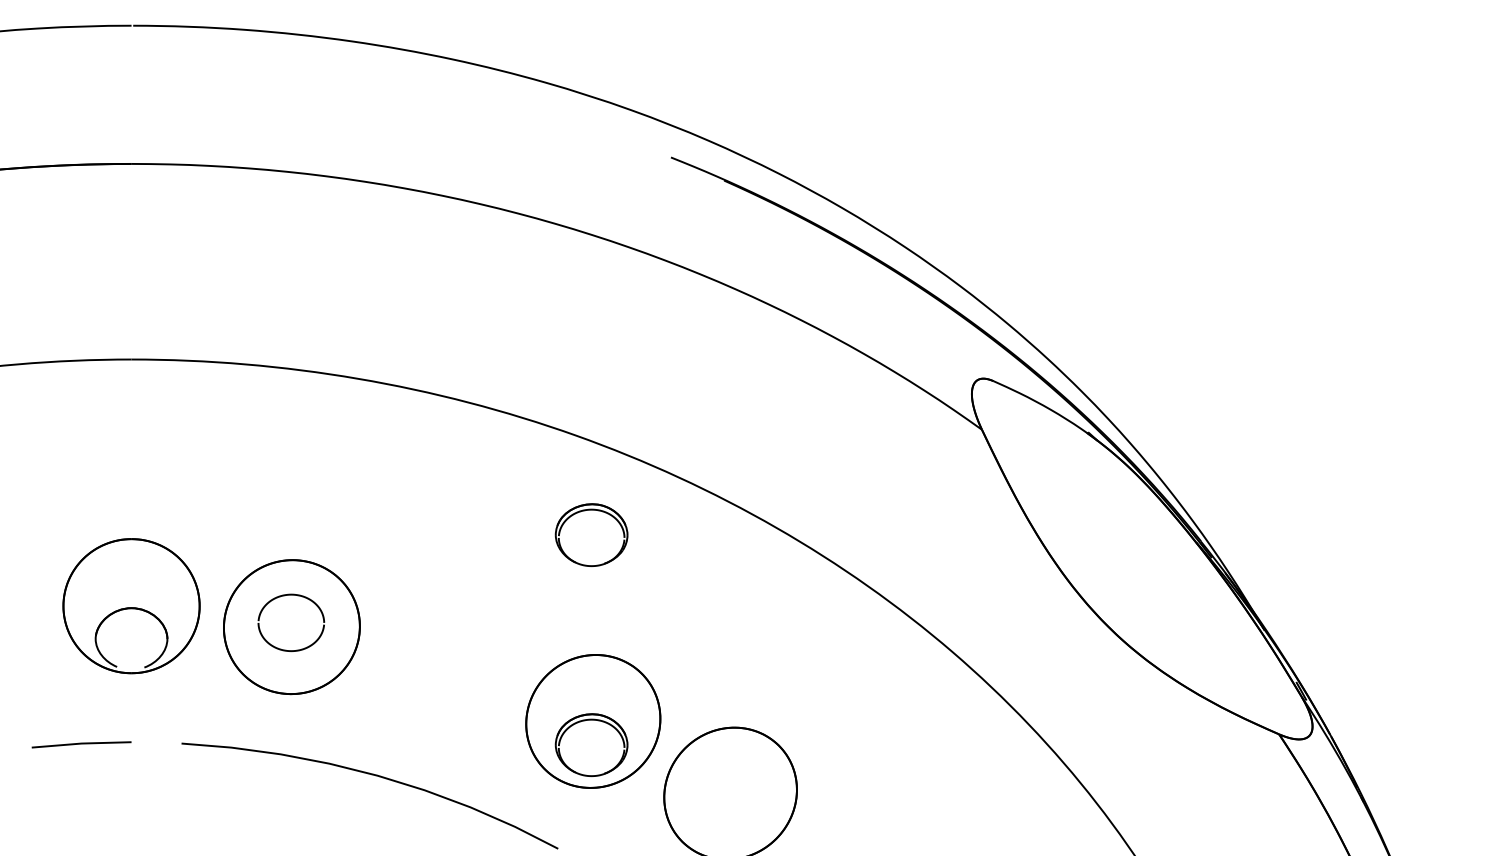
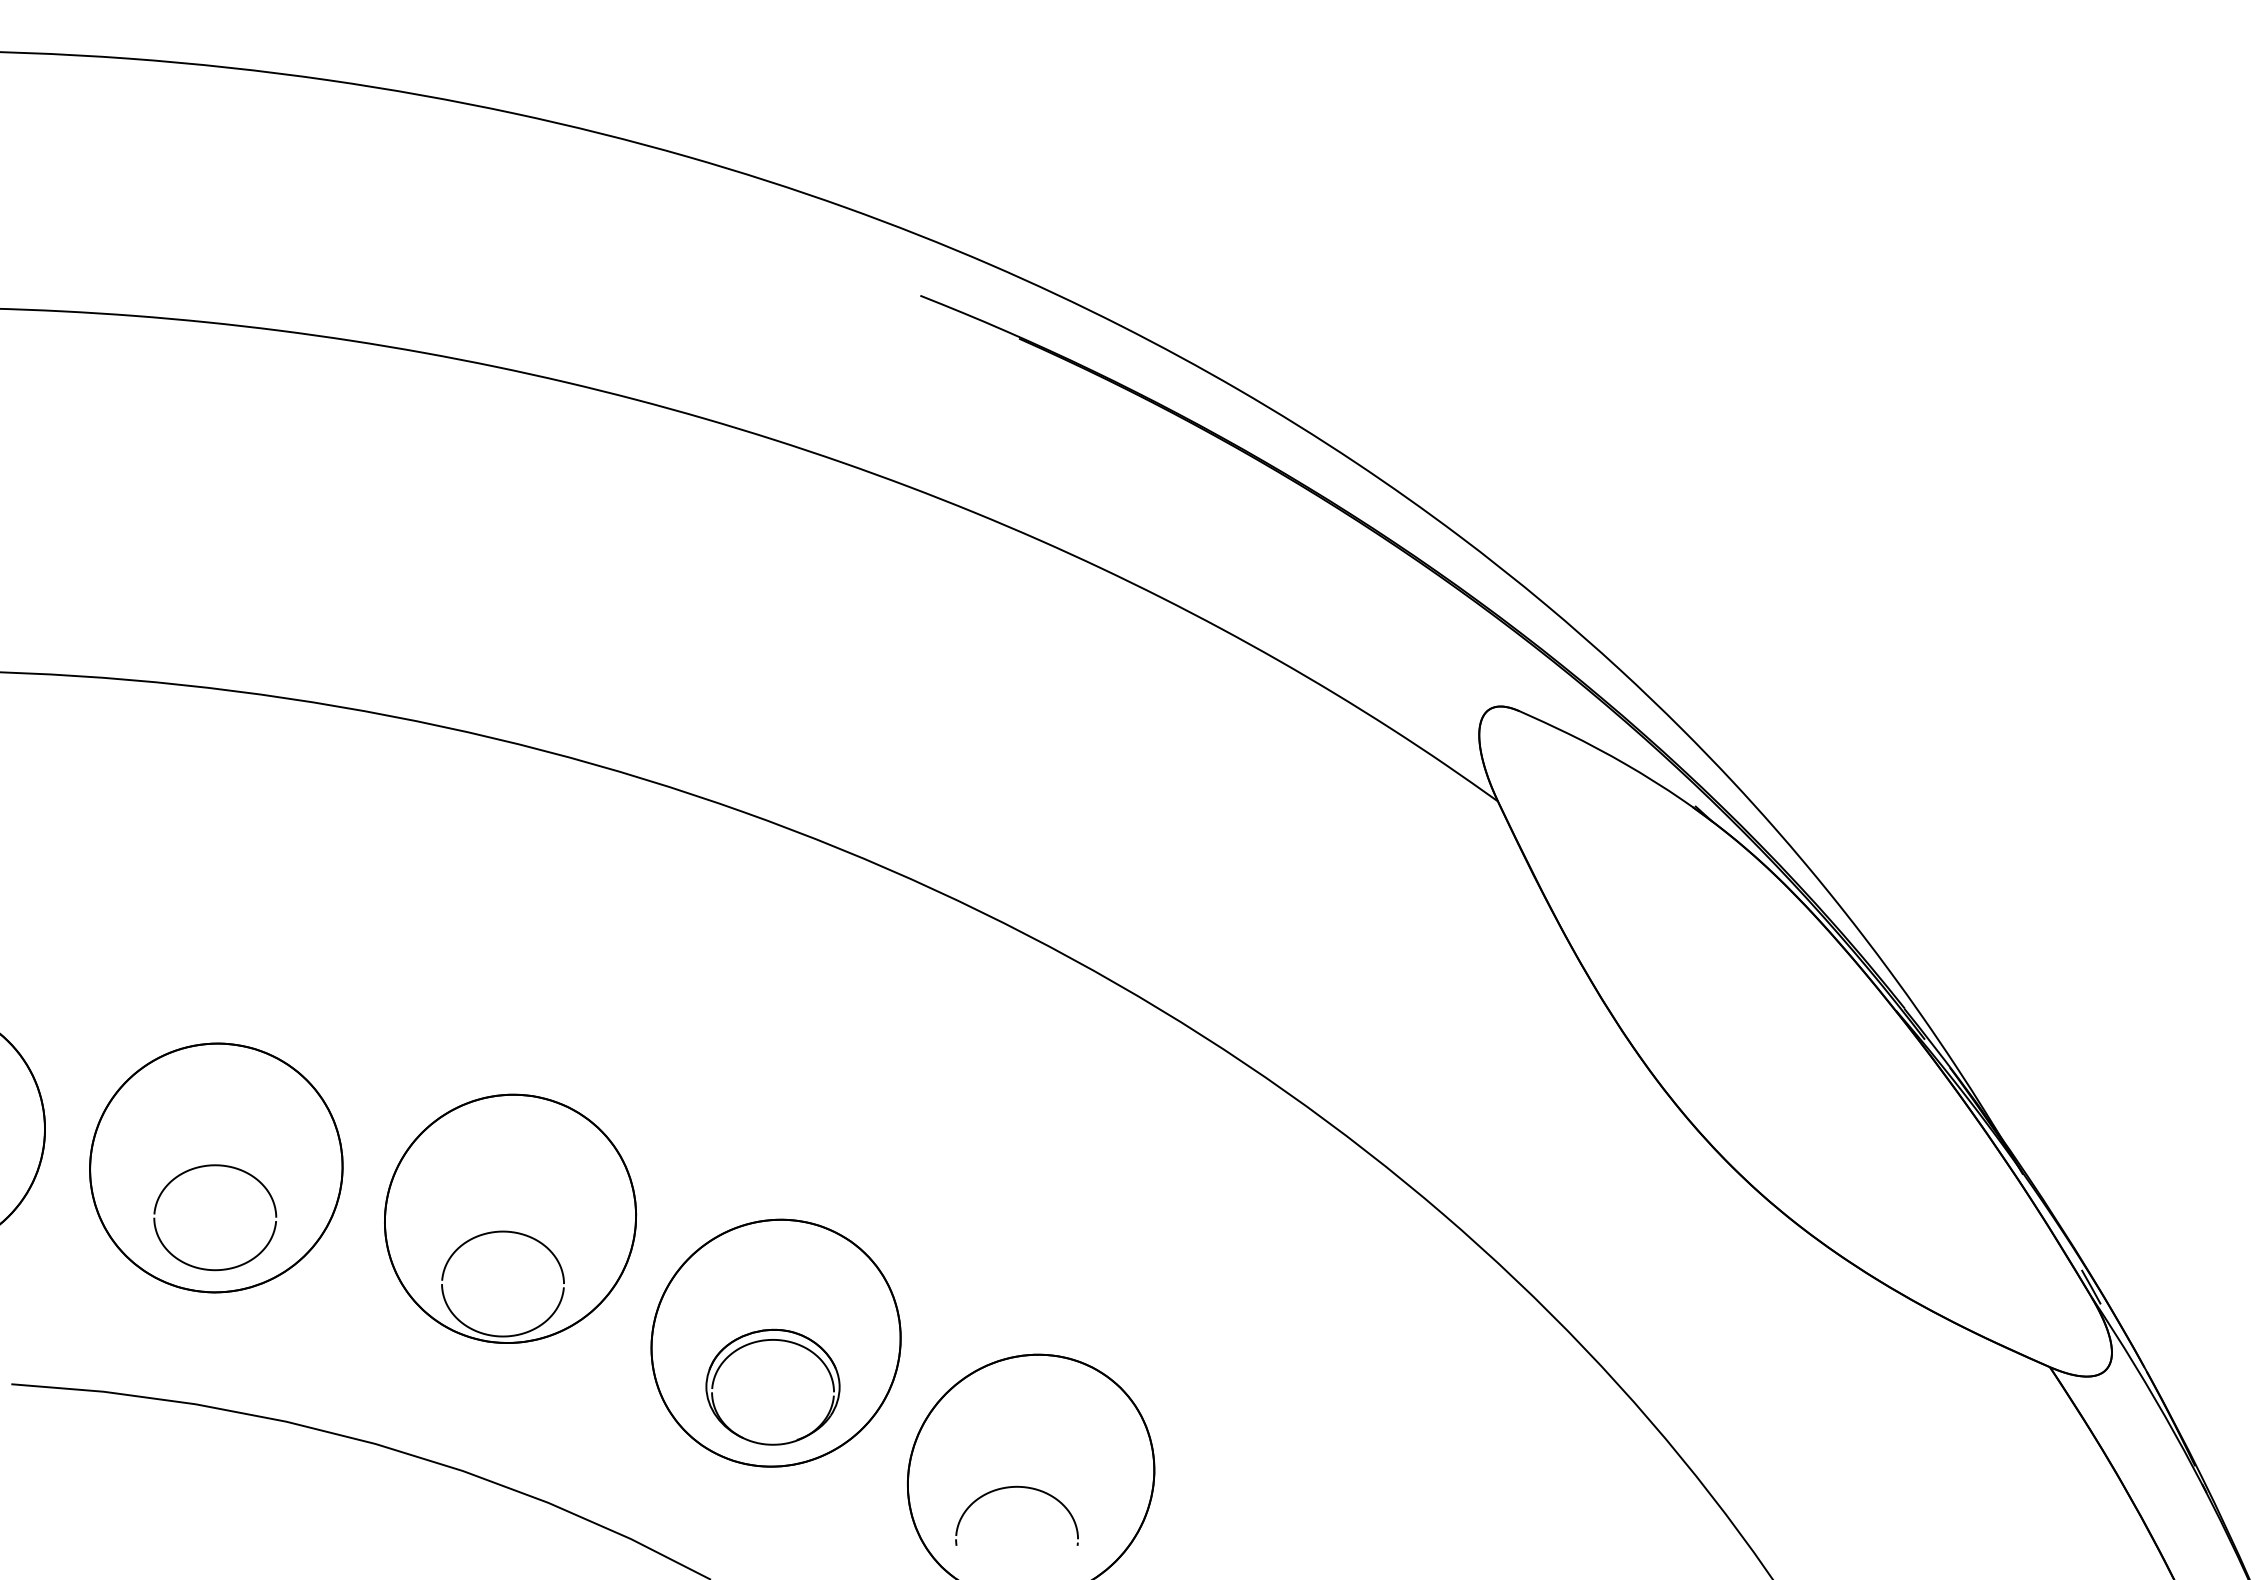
part: (591, 534) -> (772, 995), removed
part: (297, 596) -> (226, 1168), moved
part: (449, 654) -> (508, 1218), added
part: (717, 800) -> (1006, 1489), added

